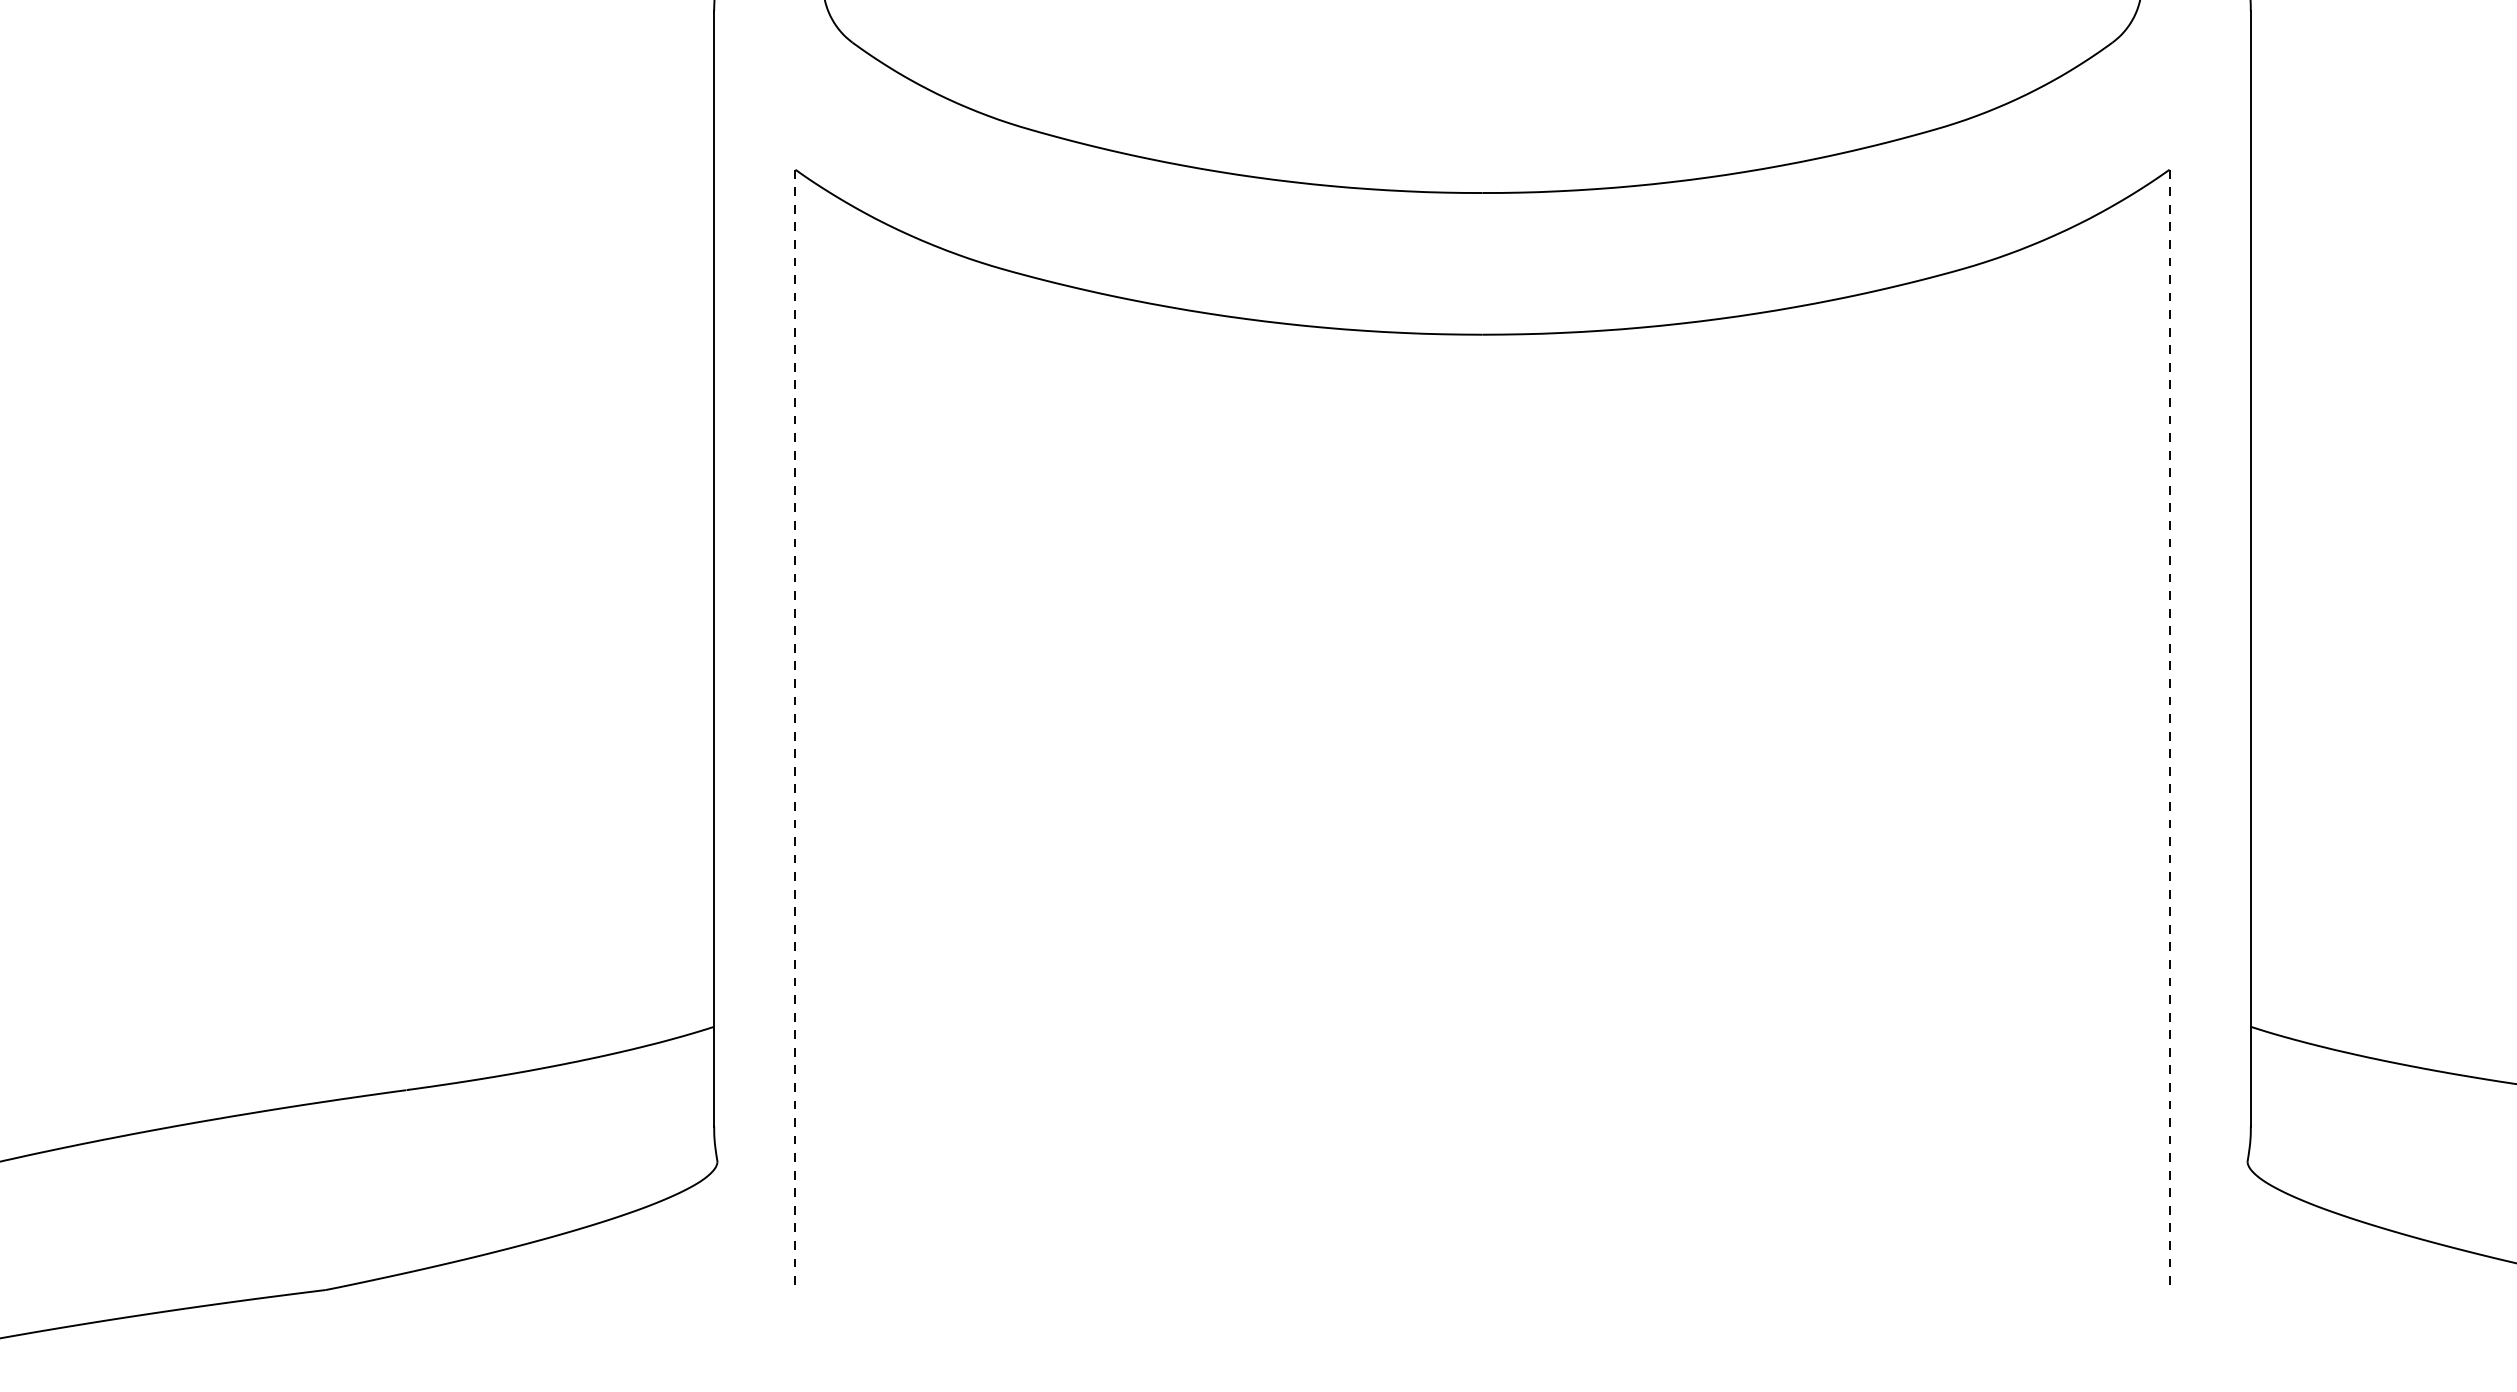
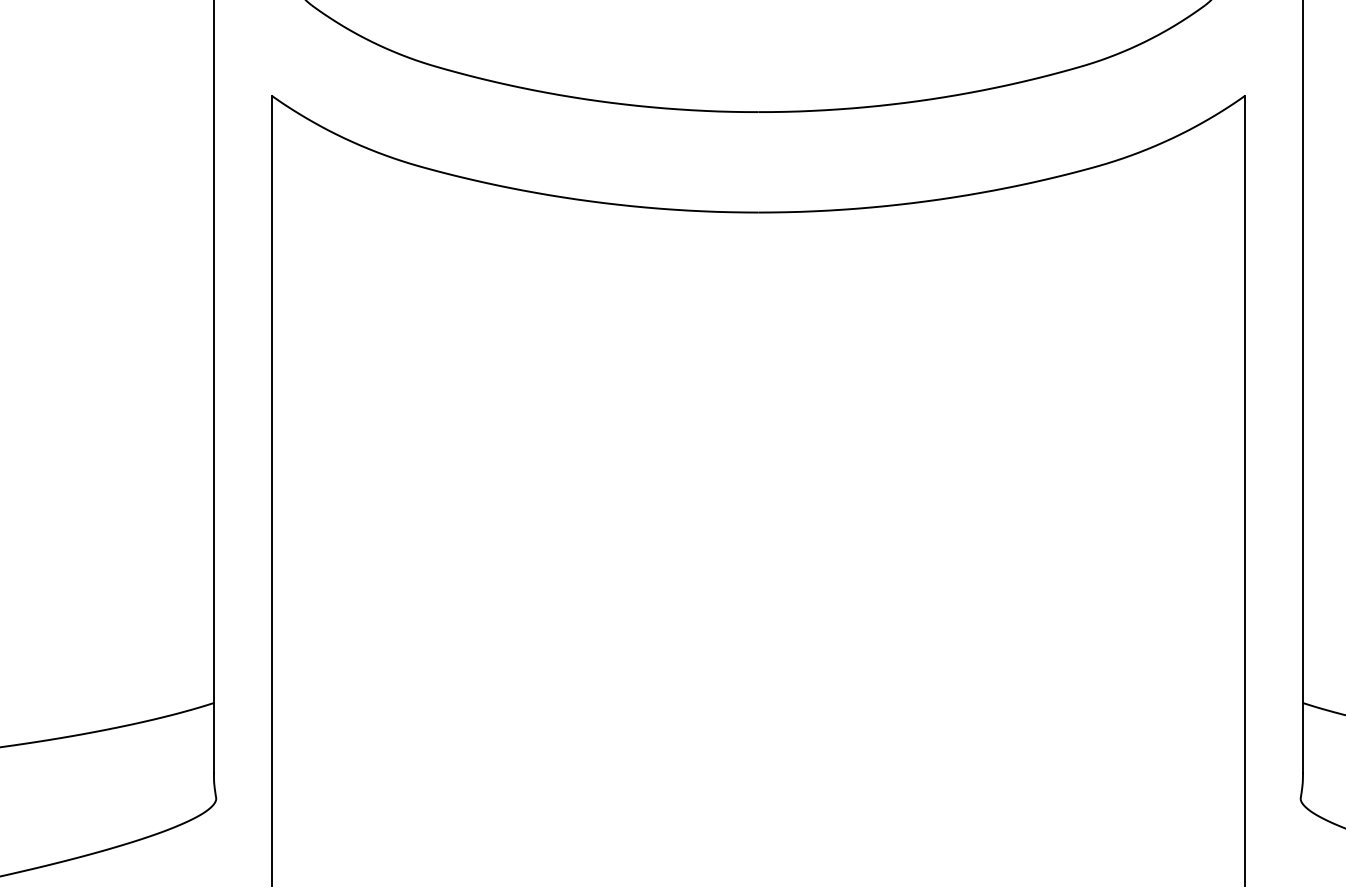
line: (795, 727) -> (271, 490), dashed -> solid
line: (2169, 727) -> (1245, 490), dashed -> solid

